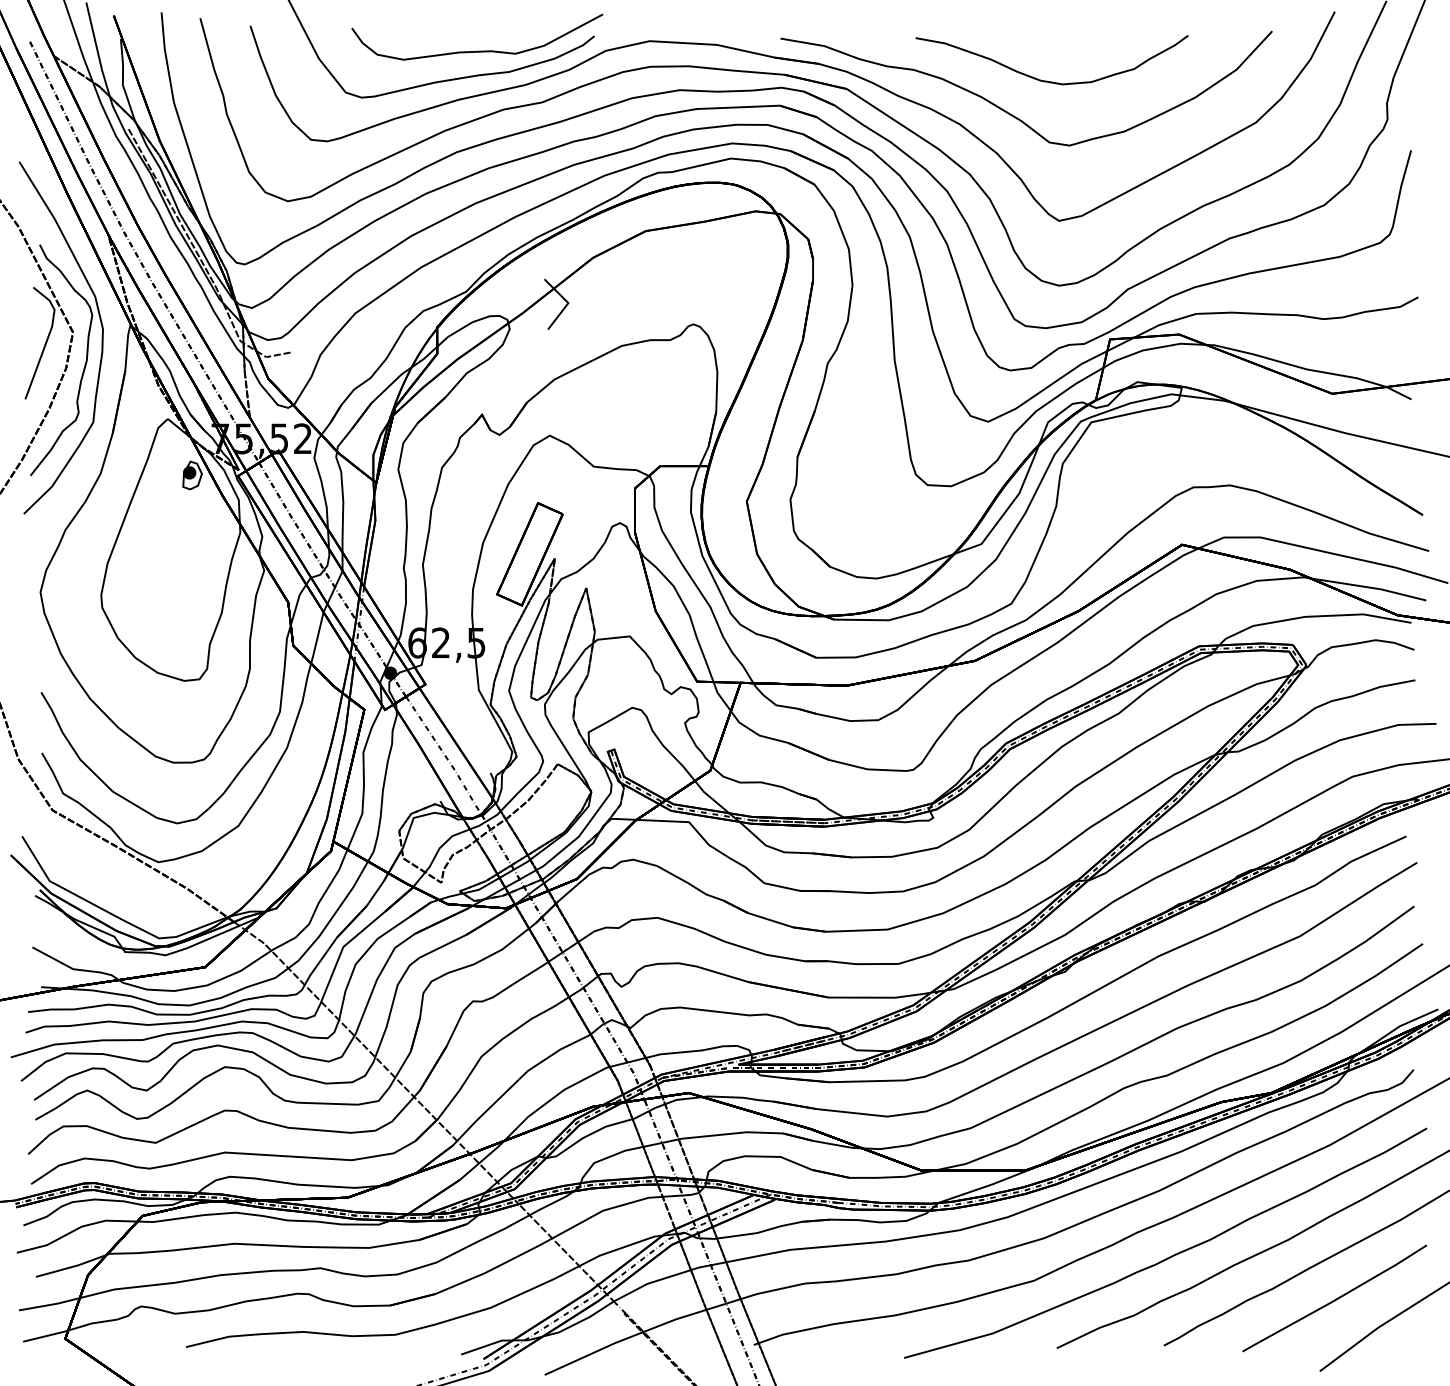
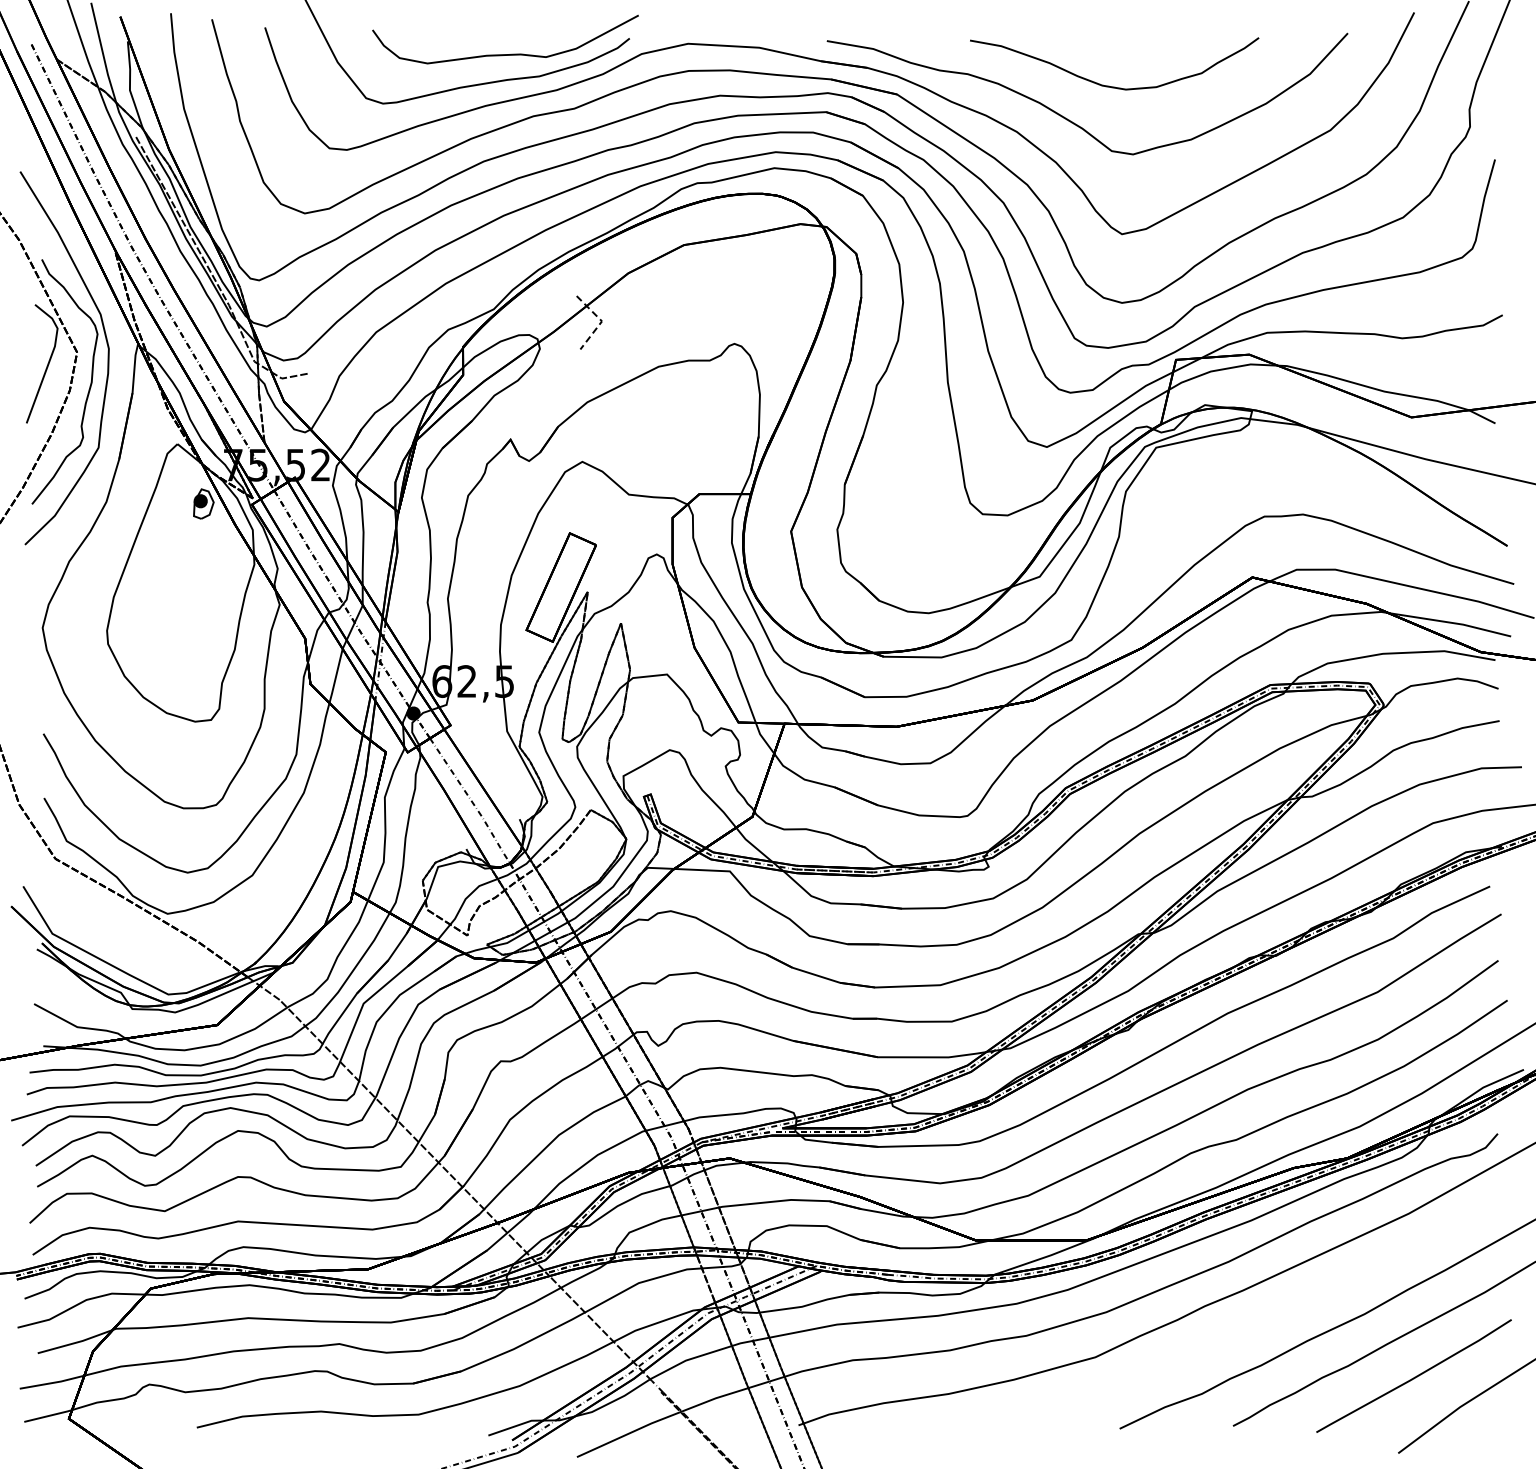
line: (568, 303) -> (602, 321), solid -> dashed
curve: (1171, 1255) -> (1241, 1330), removed

